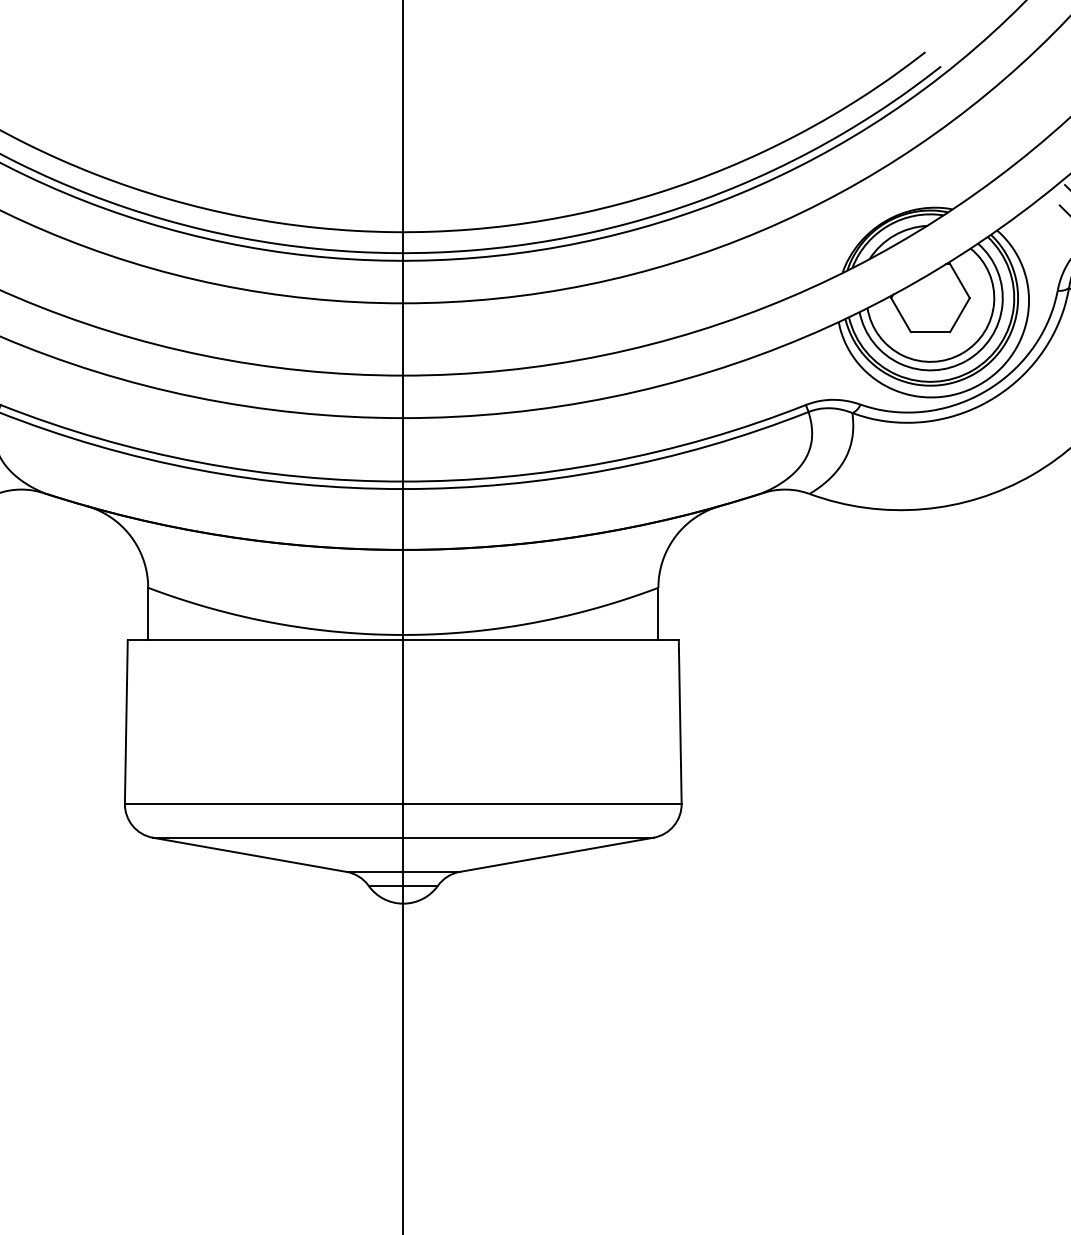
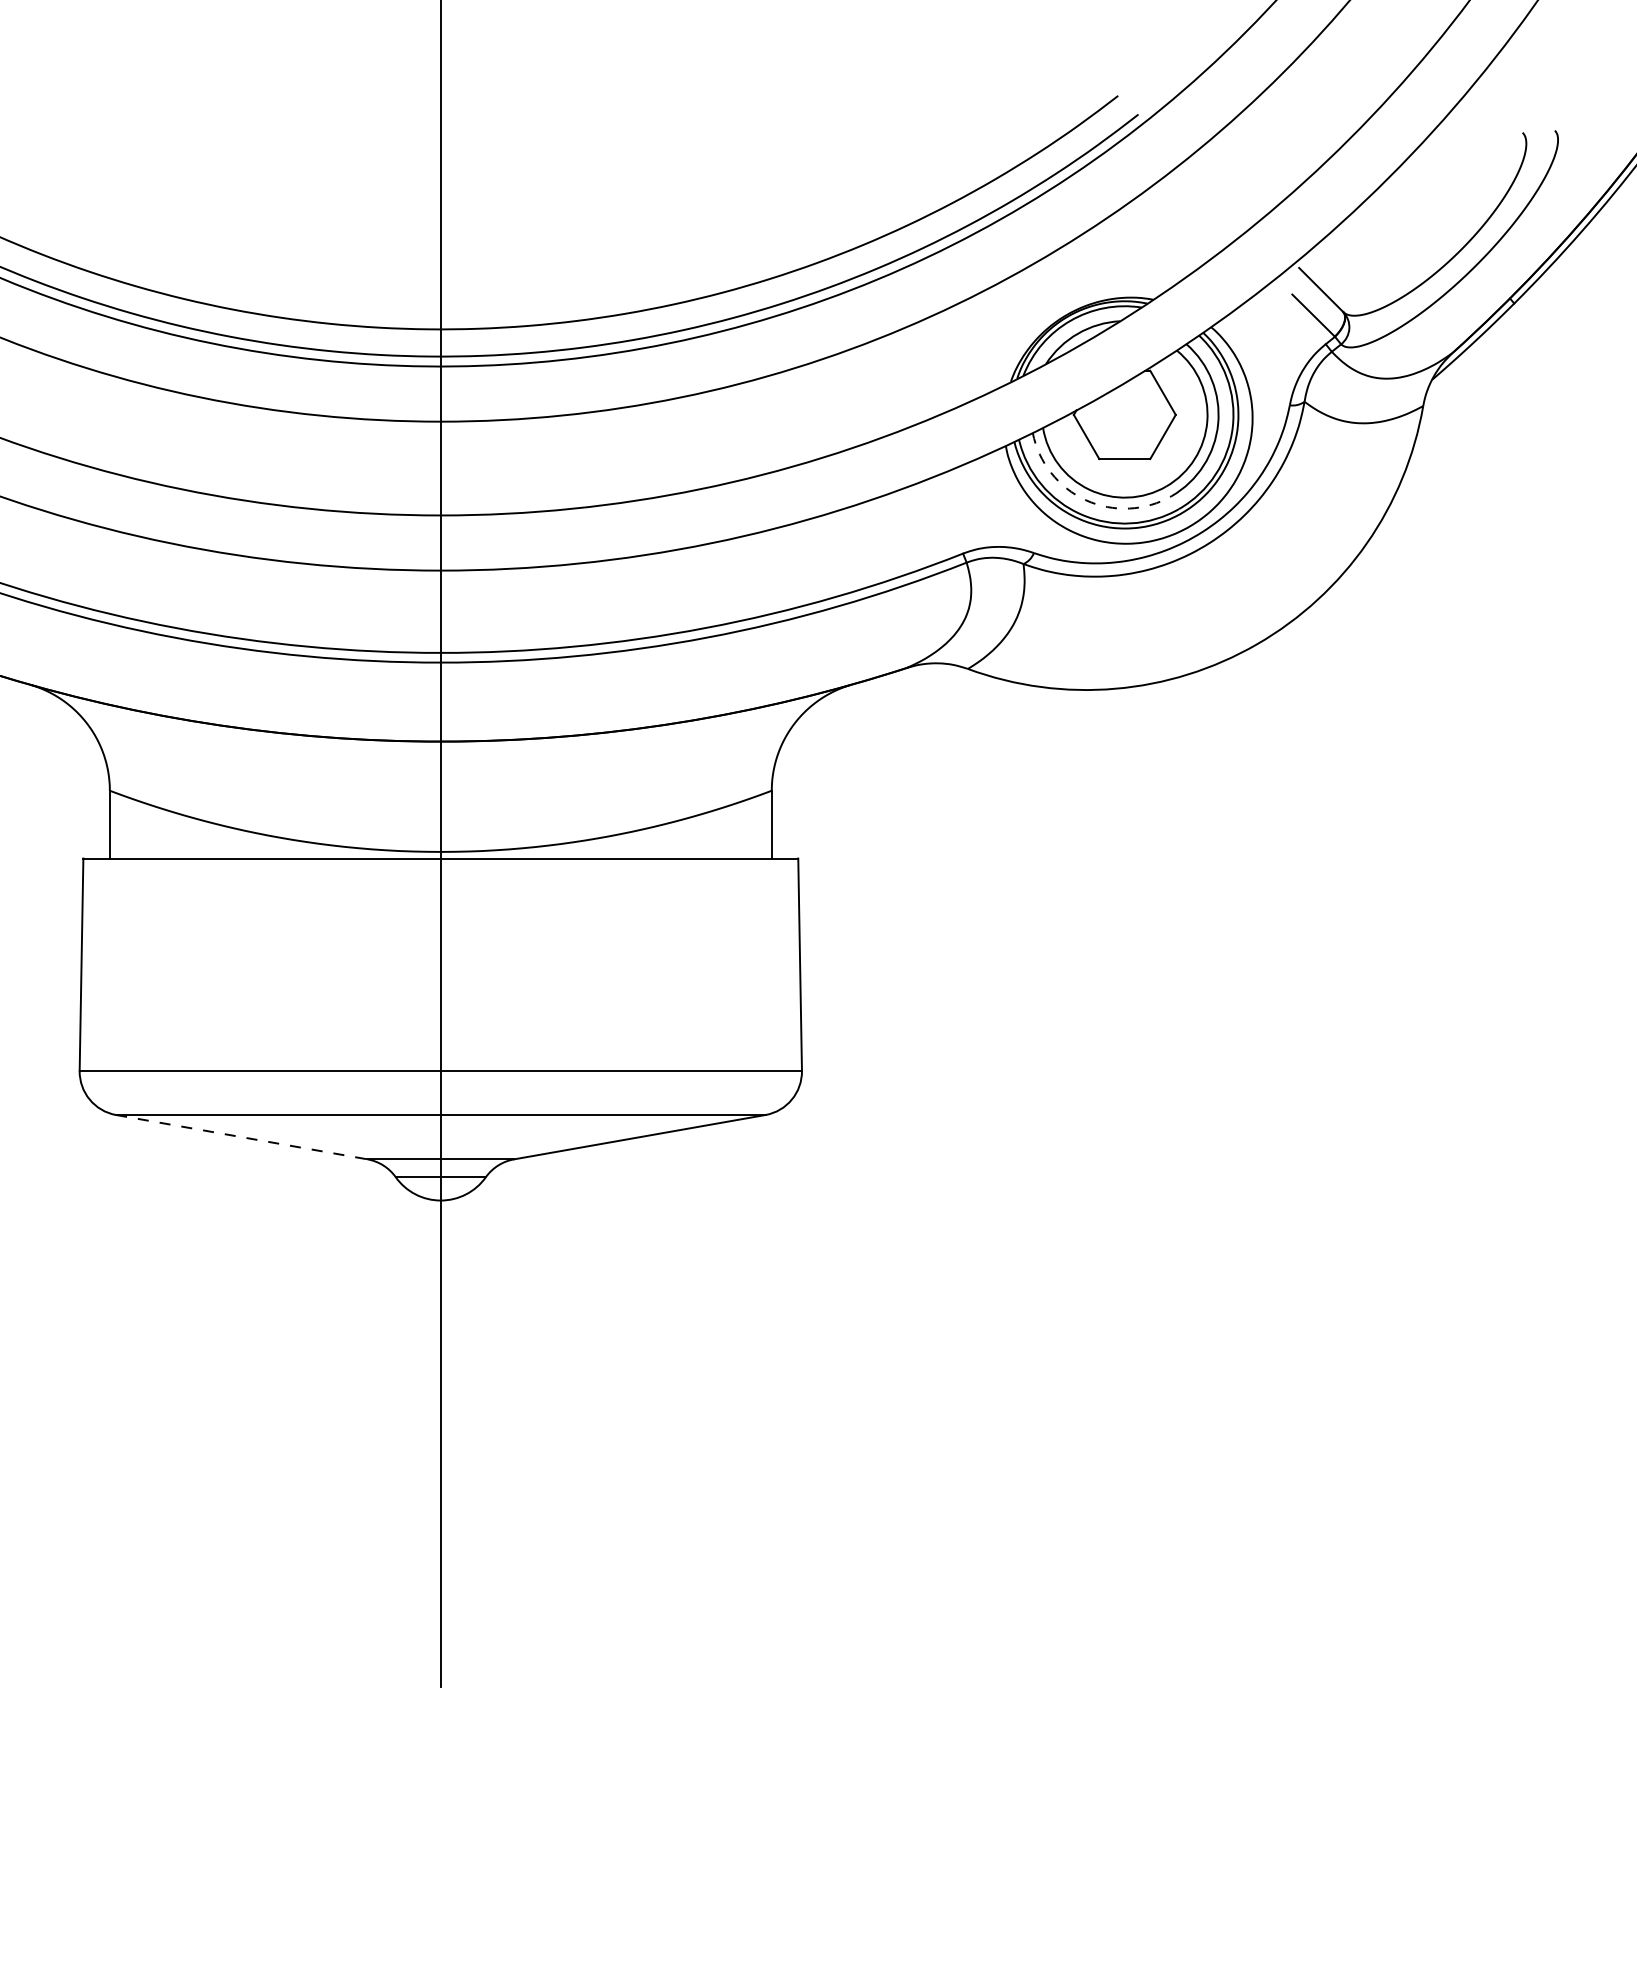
arc: (900, 364) -> (1085, 500), solid -> dashed
line: (249, 855) -> (241, 1137), solid -> dashed

